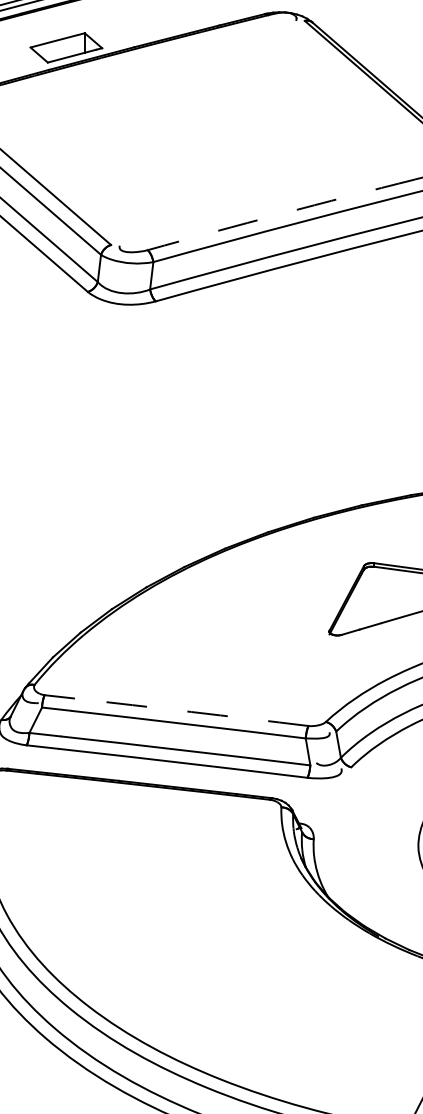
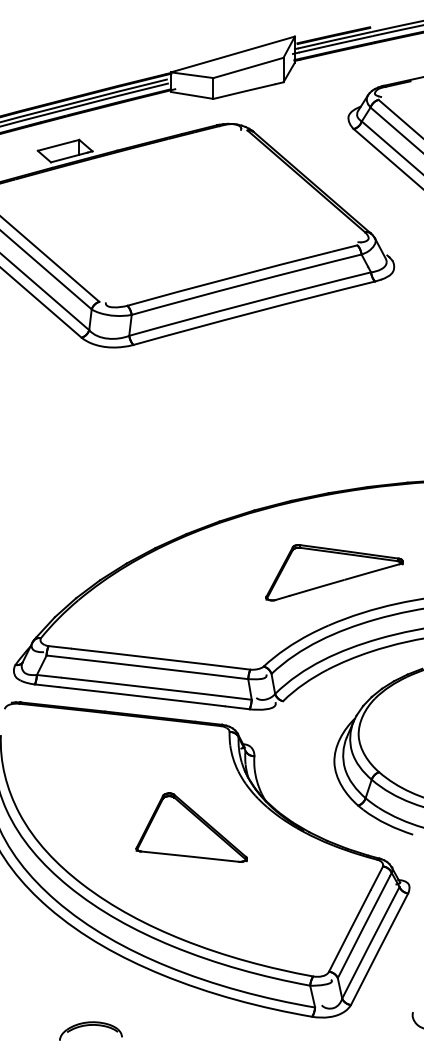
arc: (281, 214) -> (229, 278), dashed -> solid
arc: (191, 711) -> (160, 658), dashed -> solid
part: (231, 932) -> (191, 827), added

